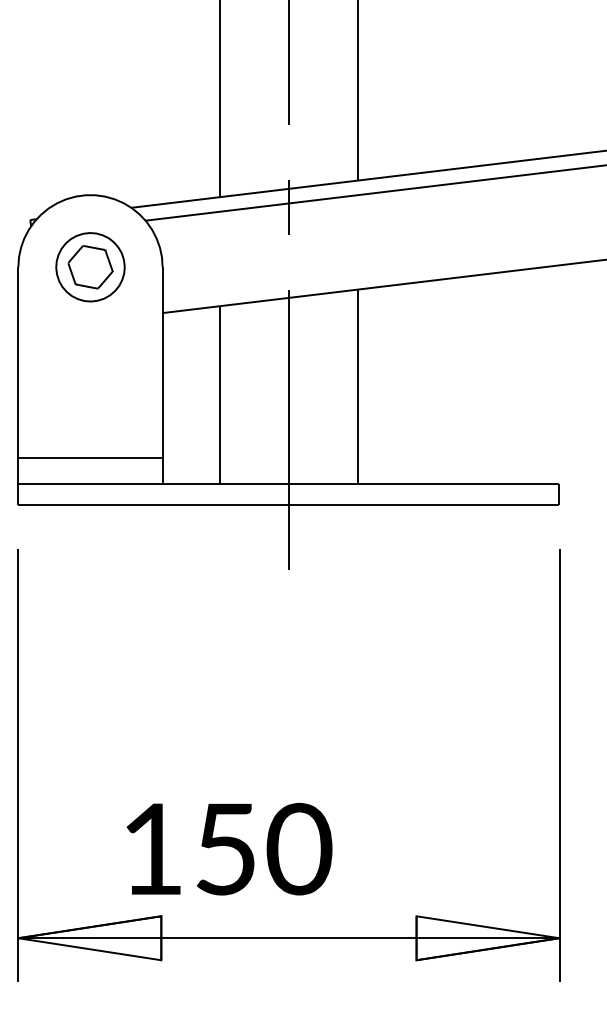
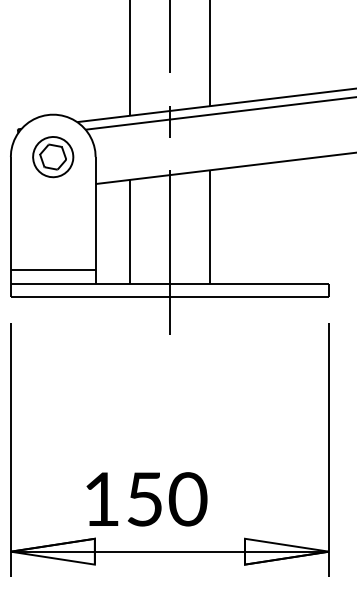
text: (228, 849) -> (146, 499), moved

